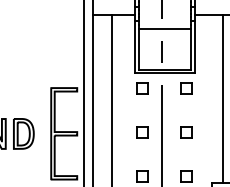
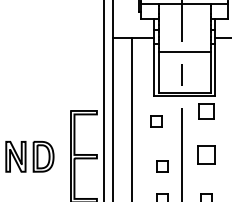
part: (142, 88) -> (156, 121), moved
part: (186, 88) -> (206, 111), size x1.4
part: (142, 132) -> (162, 166), moved
part: (186, 132) -> (206, 155), size x1.6

